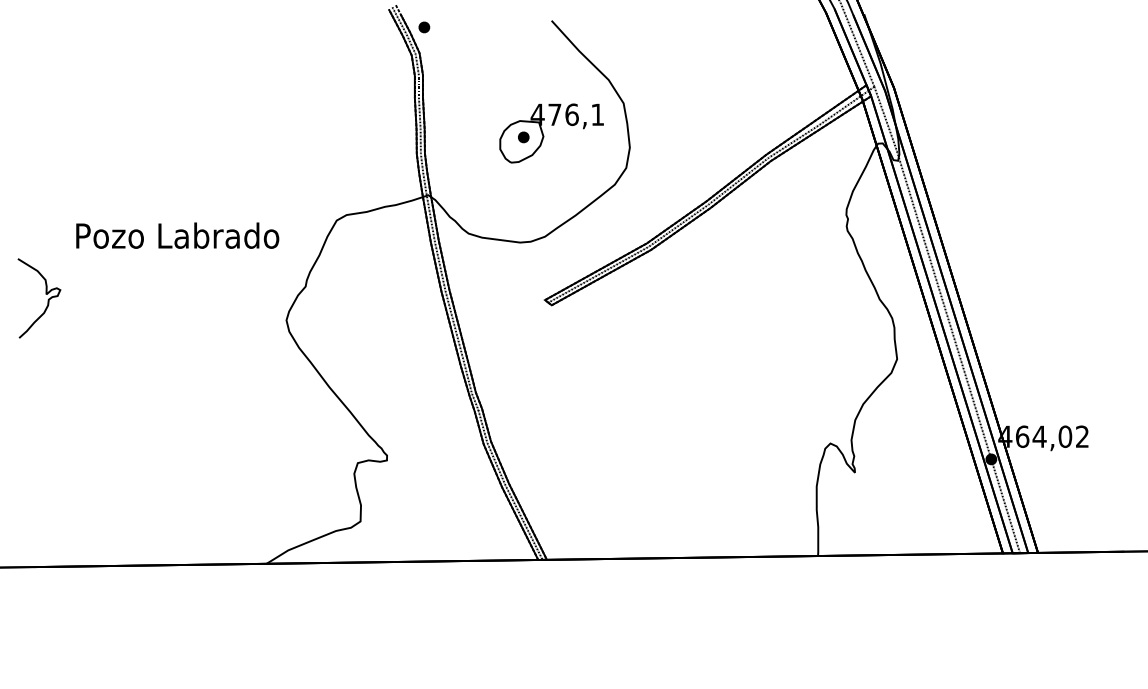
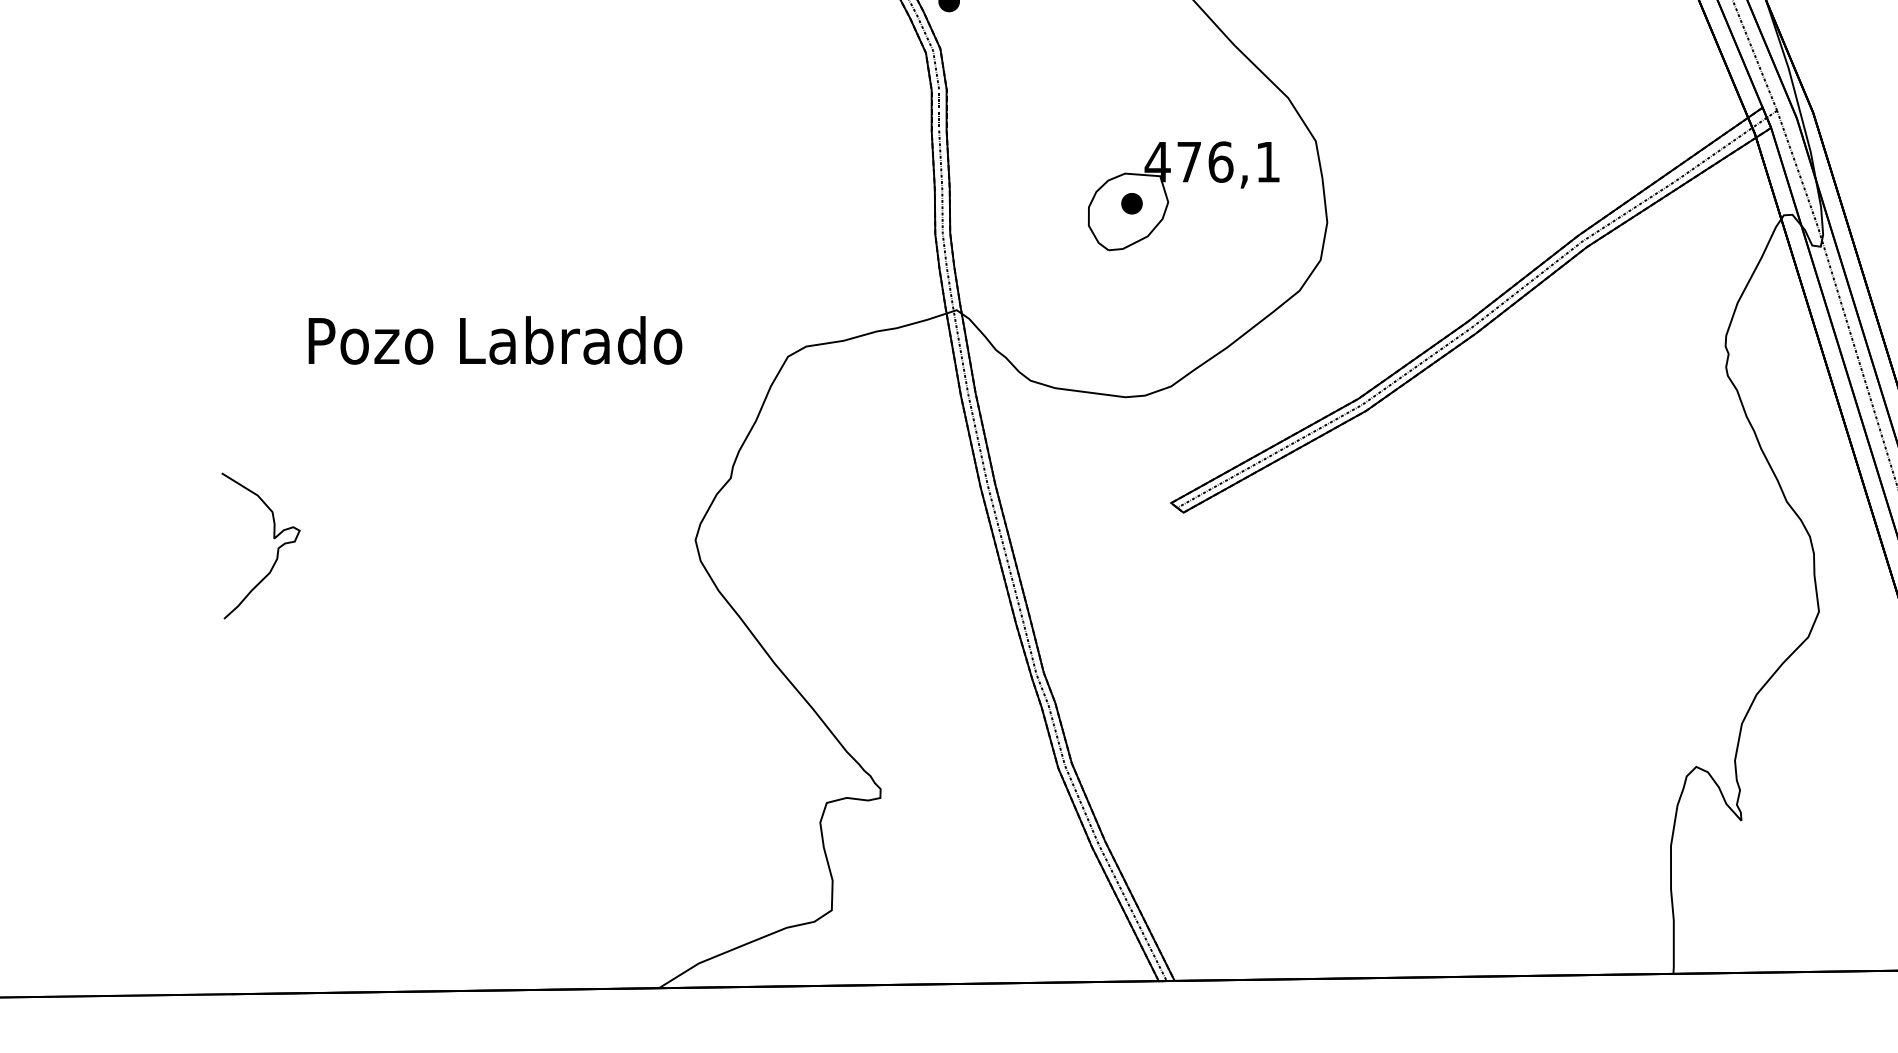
text: (177, 235) -> (495, 340), moved
curve: (45, 294) -> (272, 538), moved

